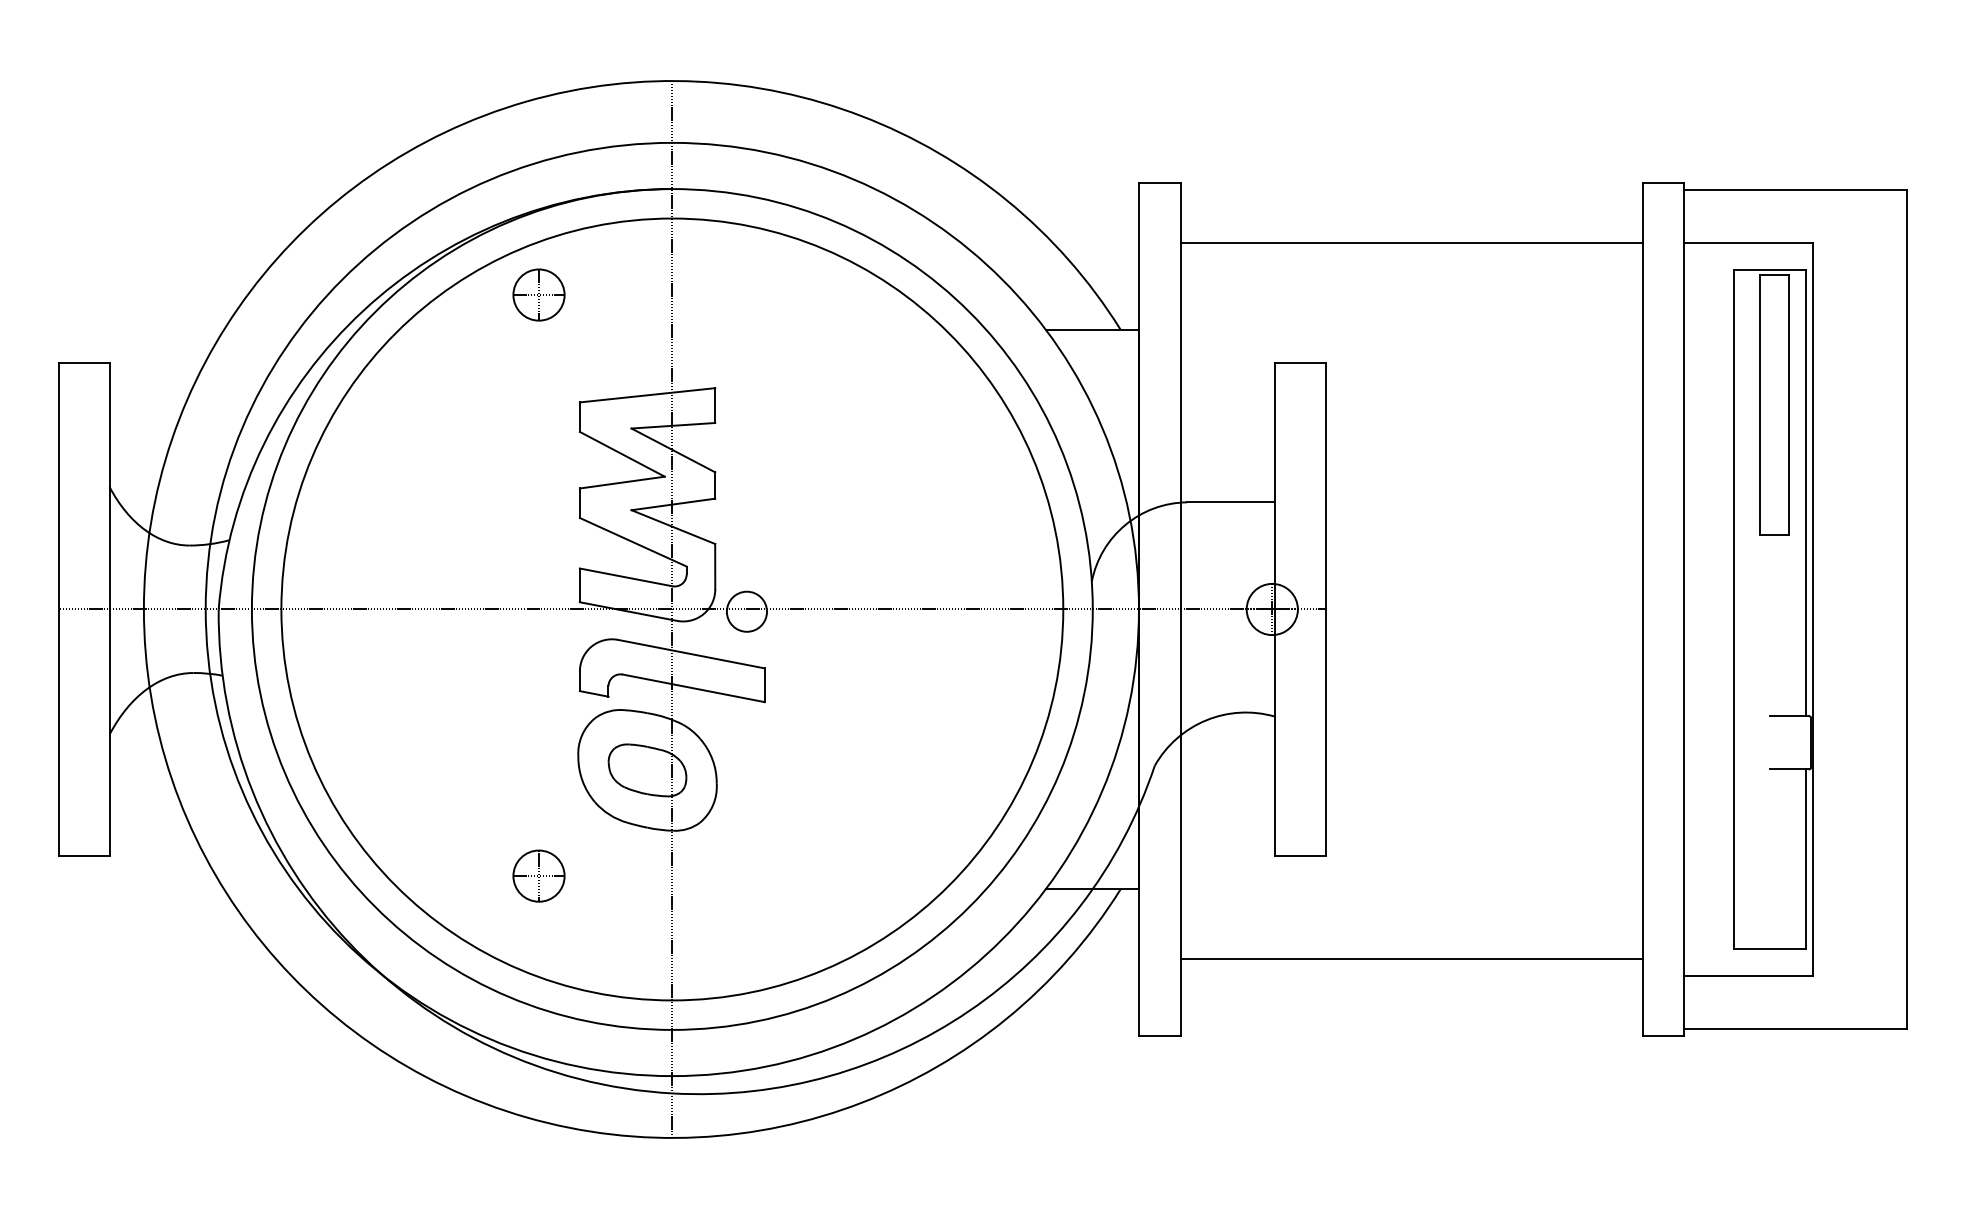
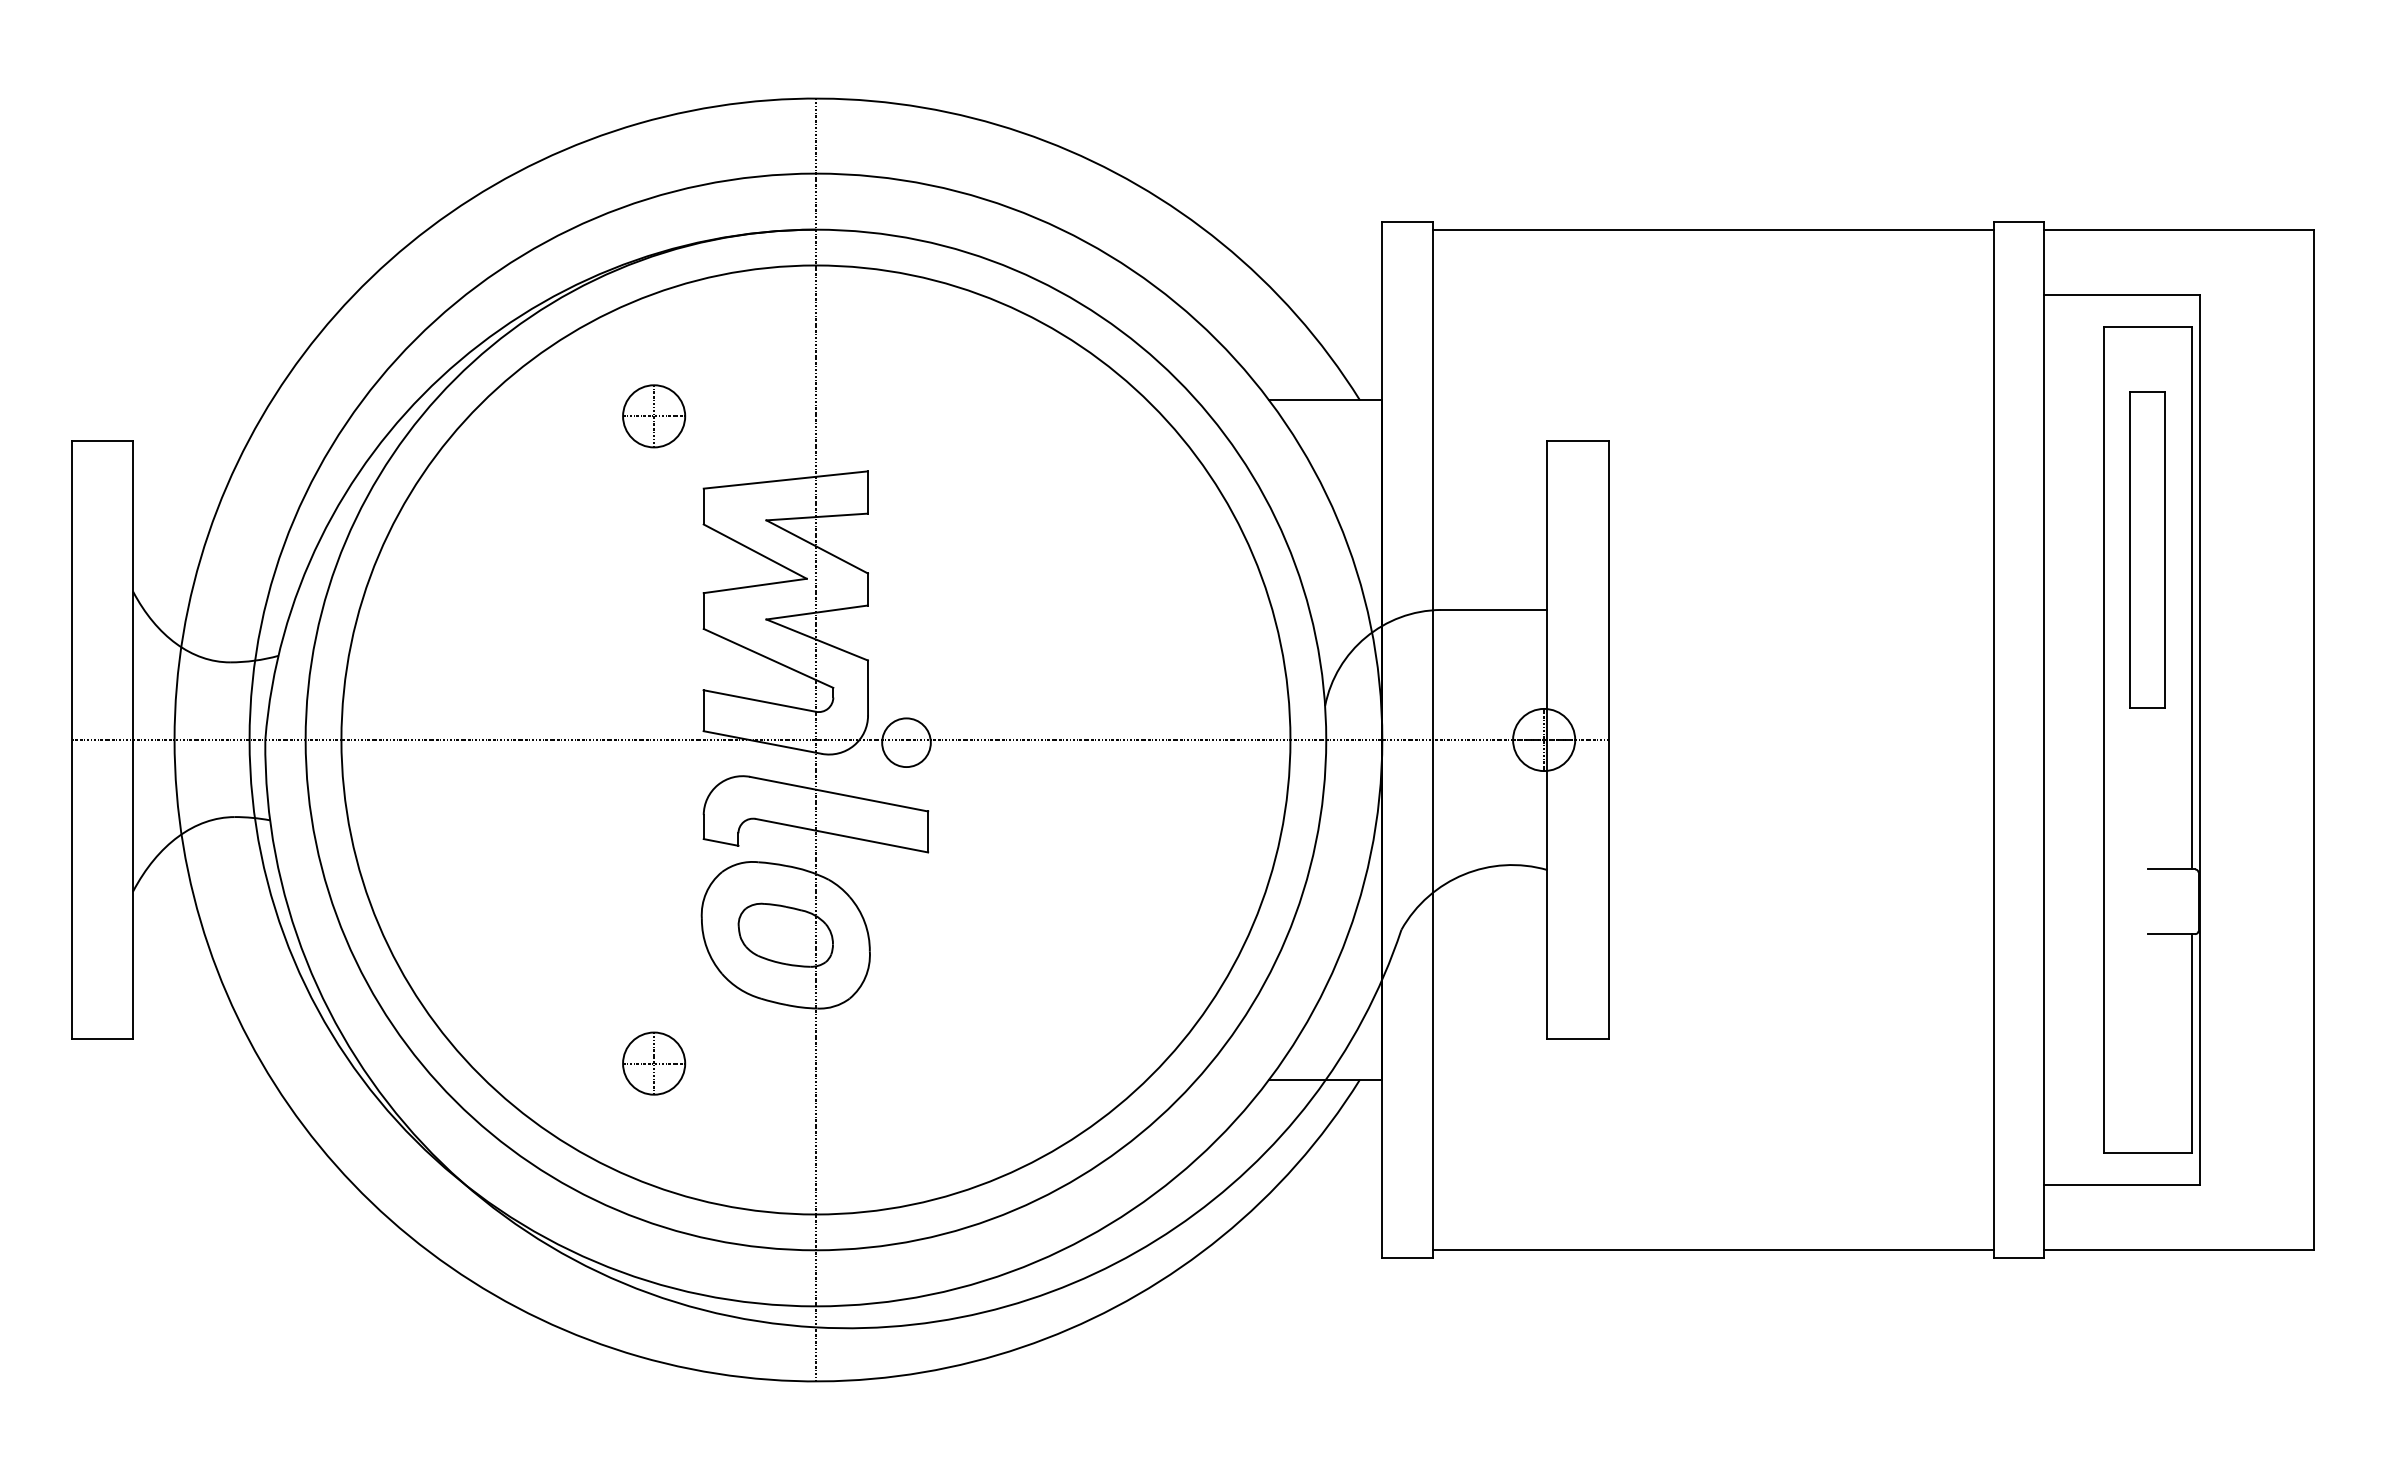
line: (1411, 243) -> (1712, 230), moved
part: (539, 295) -> (654, 416), moved
part: (1774, 404) -> (2147, 549), moved
line: (1411, 958) -> (1712, 1249), moved

